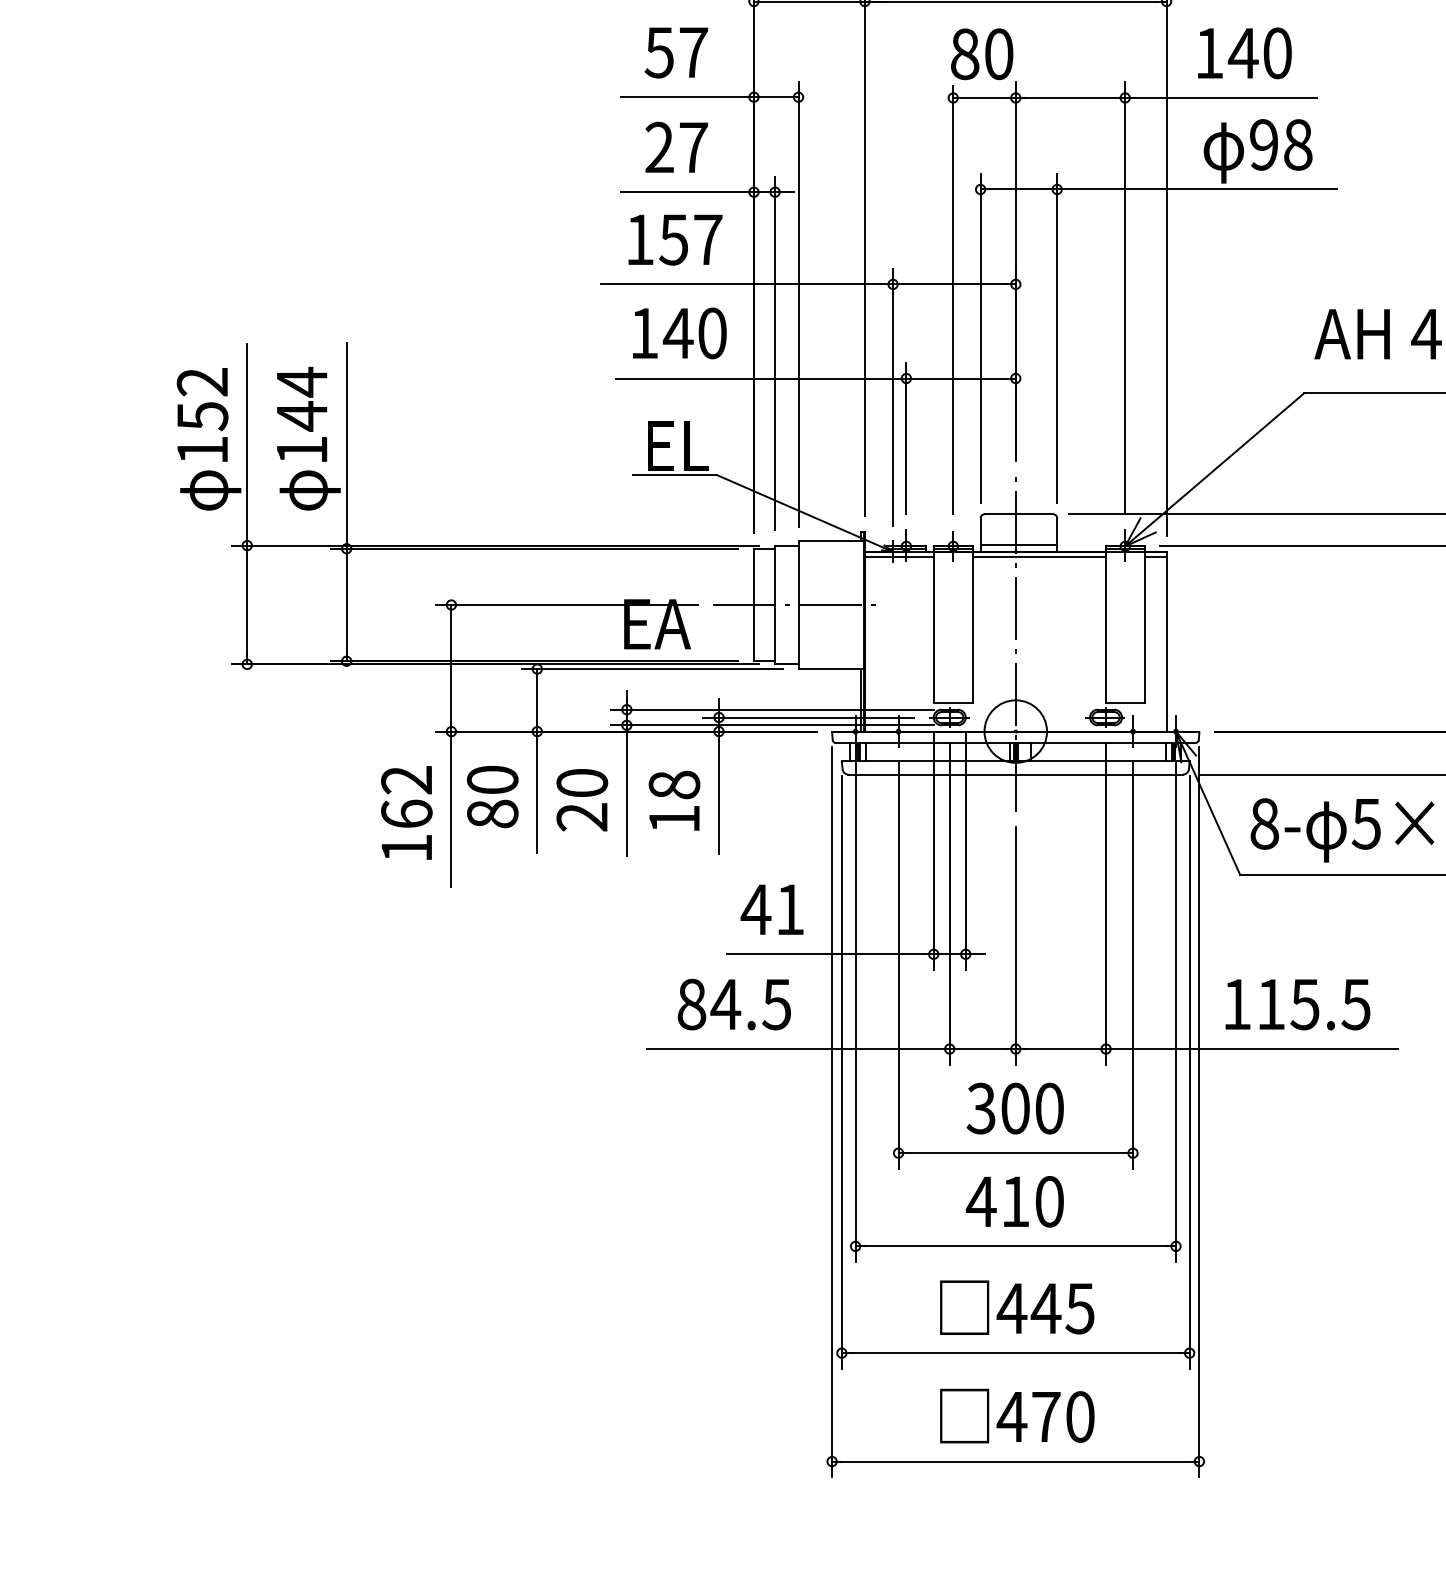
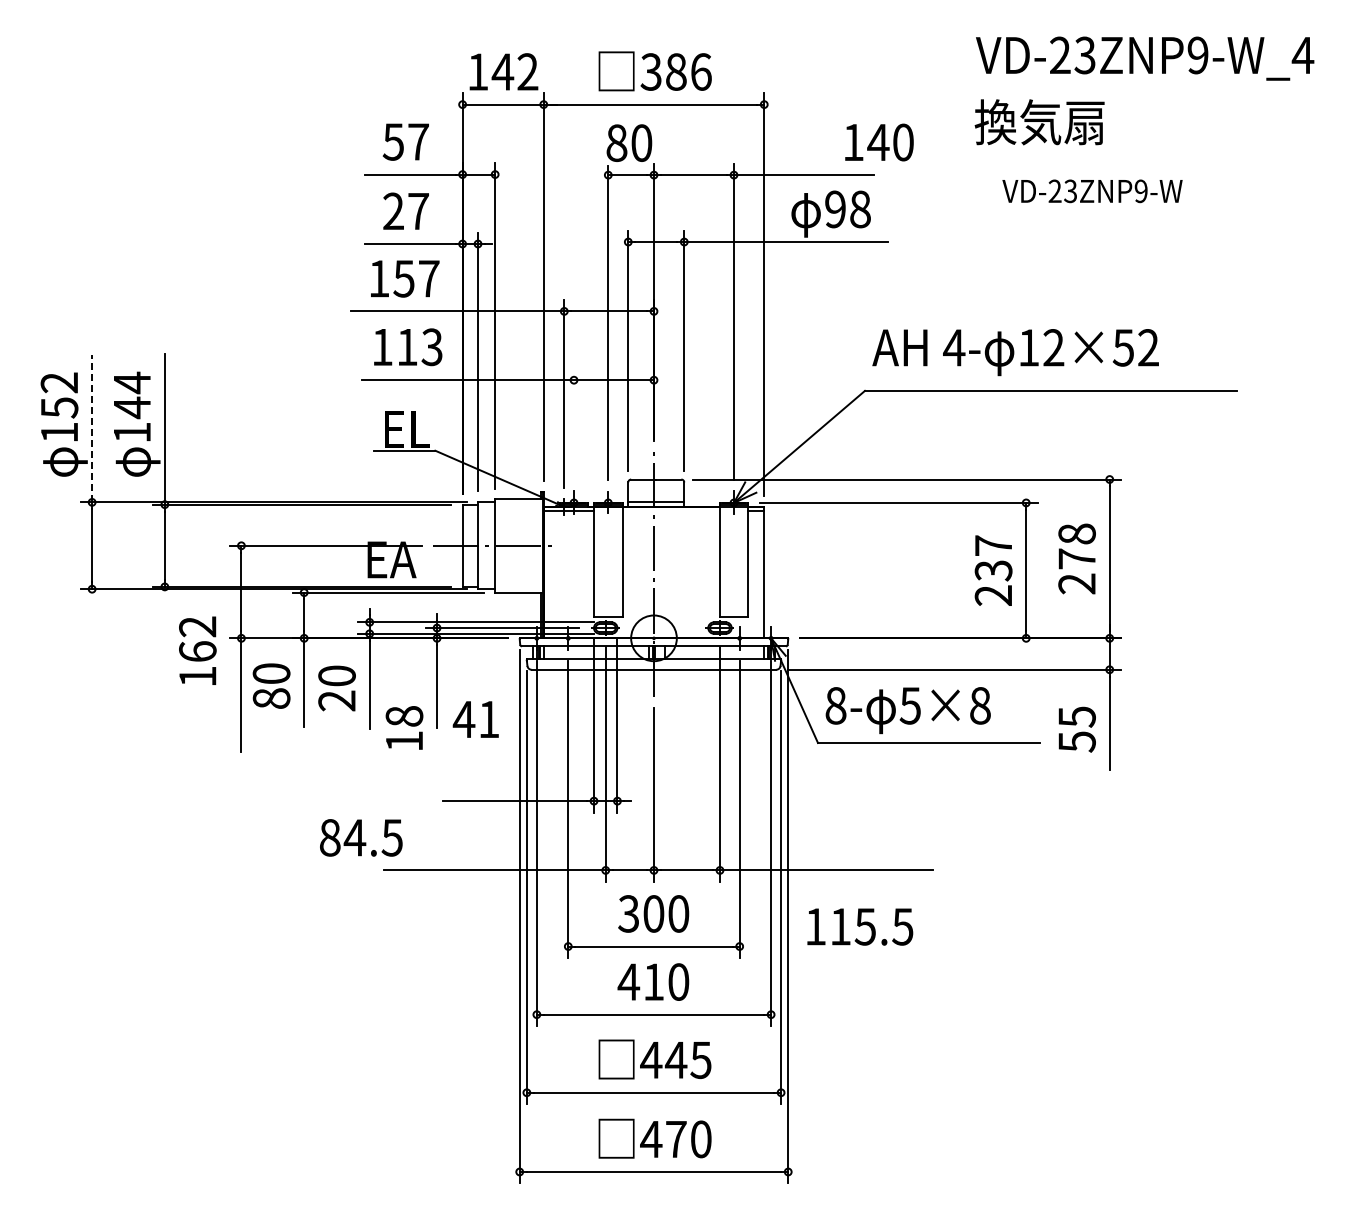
text: (1244, 53) -> (879, 142), moved
text: (695, 333) -> (419, 347), 140 -> 113
line: (907, 437) -> (574, 423), removed
line: (247, 444) -> (92, 428), solid -> dashed
line: (1038, 556) -> (670, 510), removed
text: (674, 800) -> (404, 727), moved
text: (406, 812) -> (197, 650), moved
text: (771, 909) -> (475, 719), moved
text: (734, 1004) -> (361, 837), moved
text: (1298, 1004) -> (860, 926), moved

